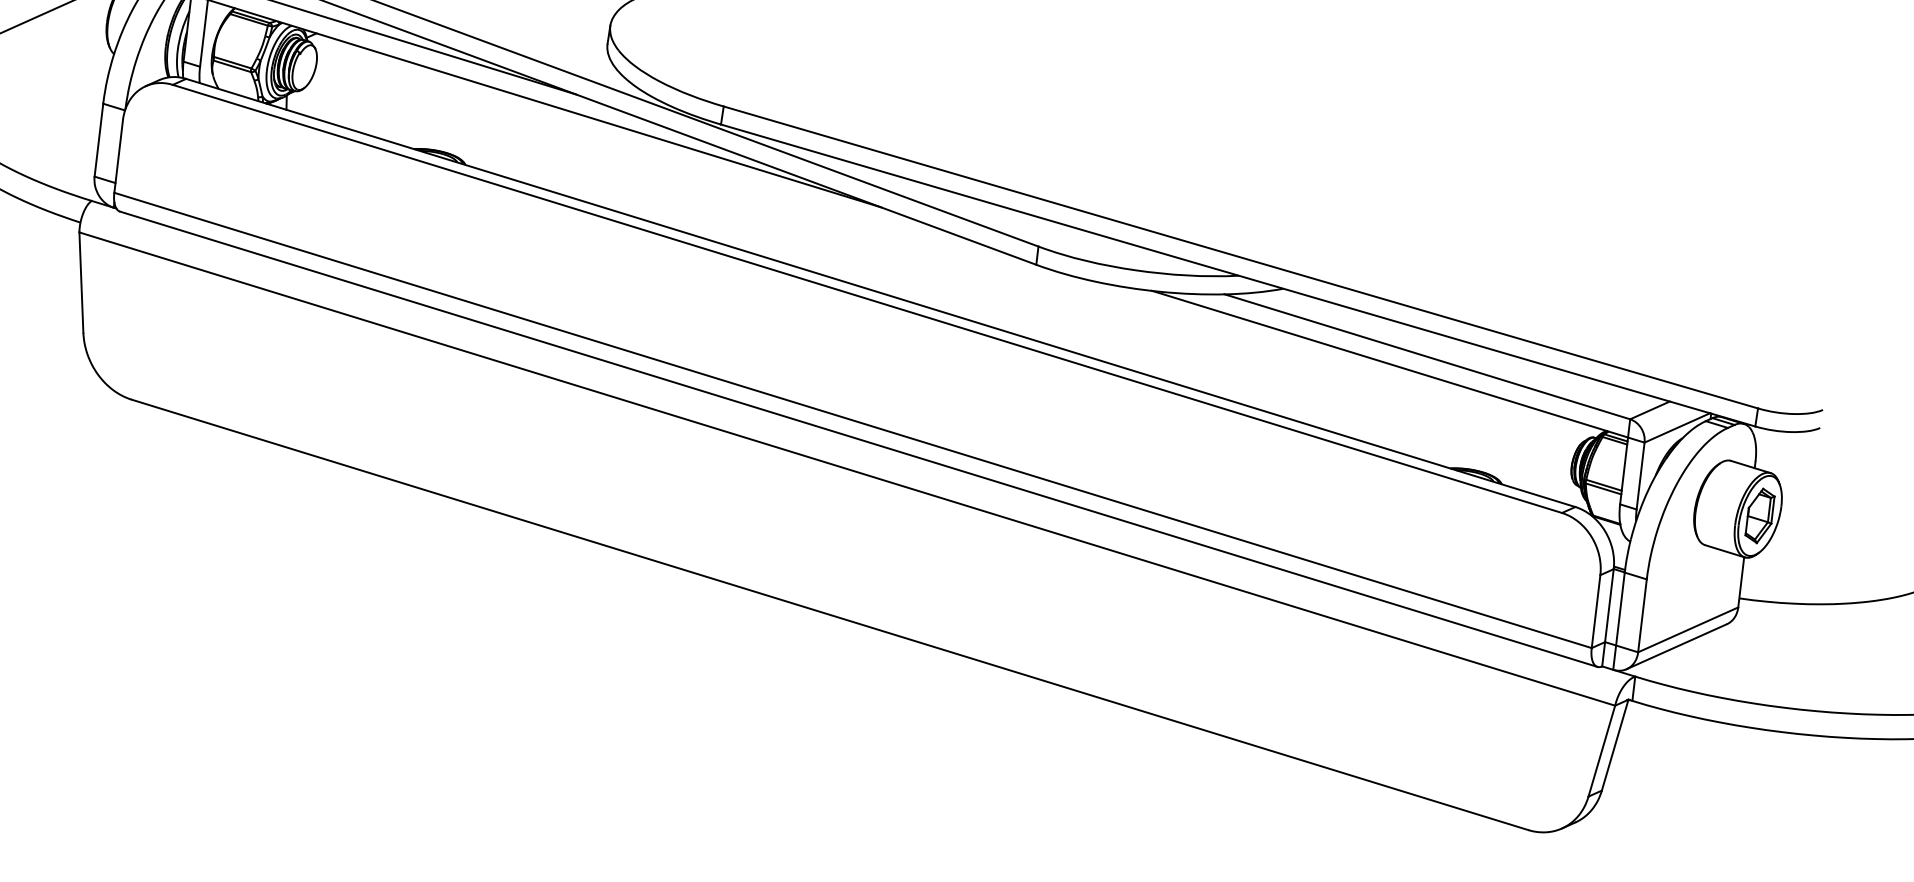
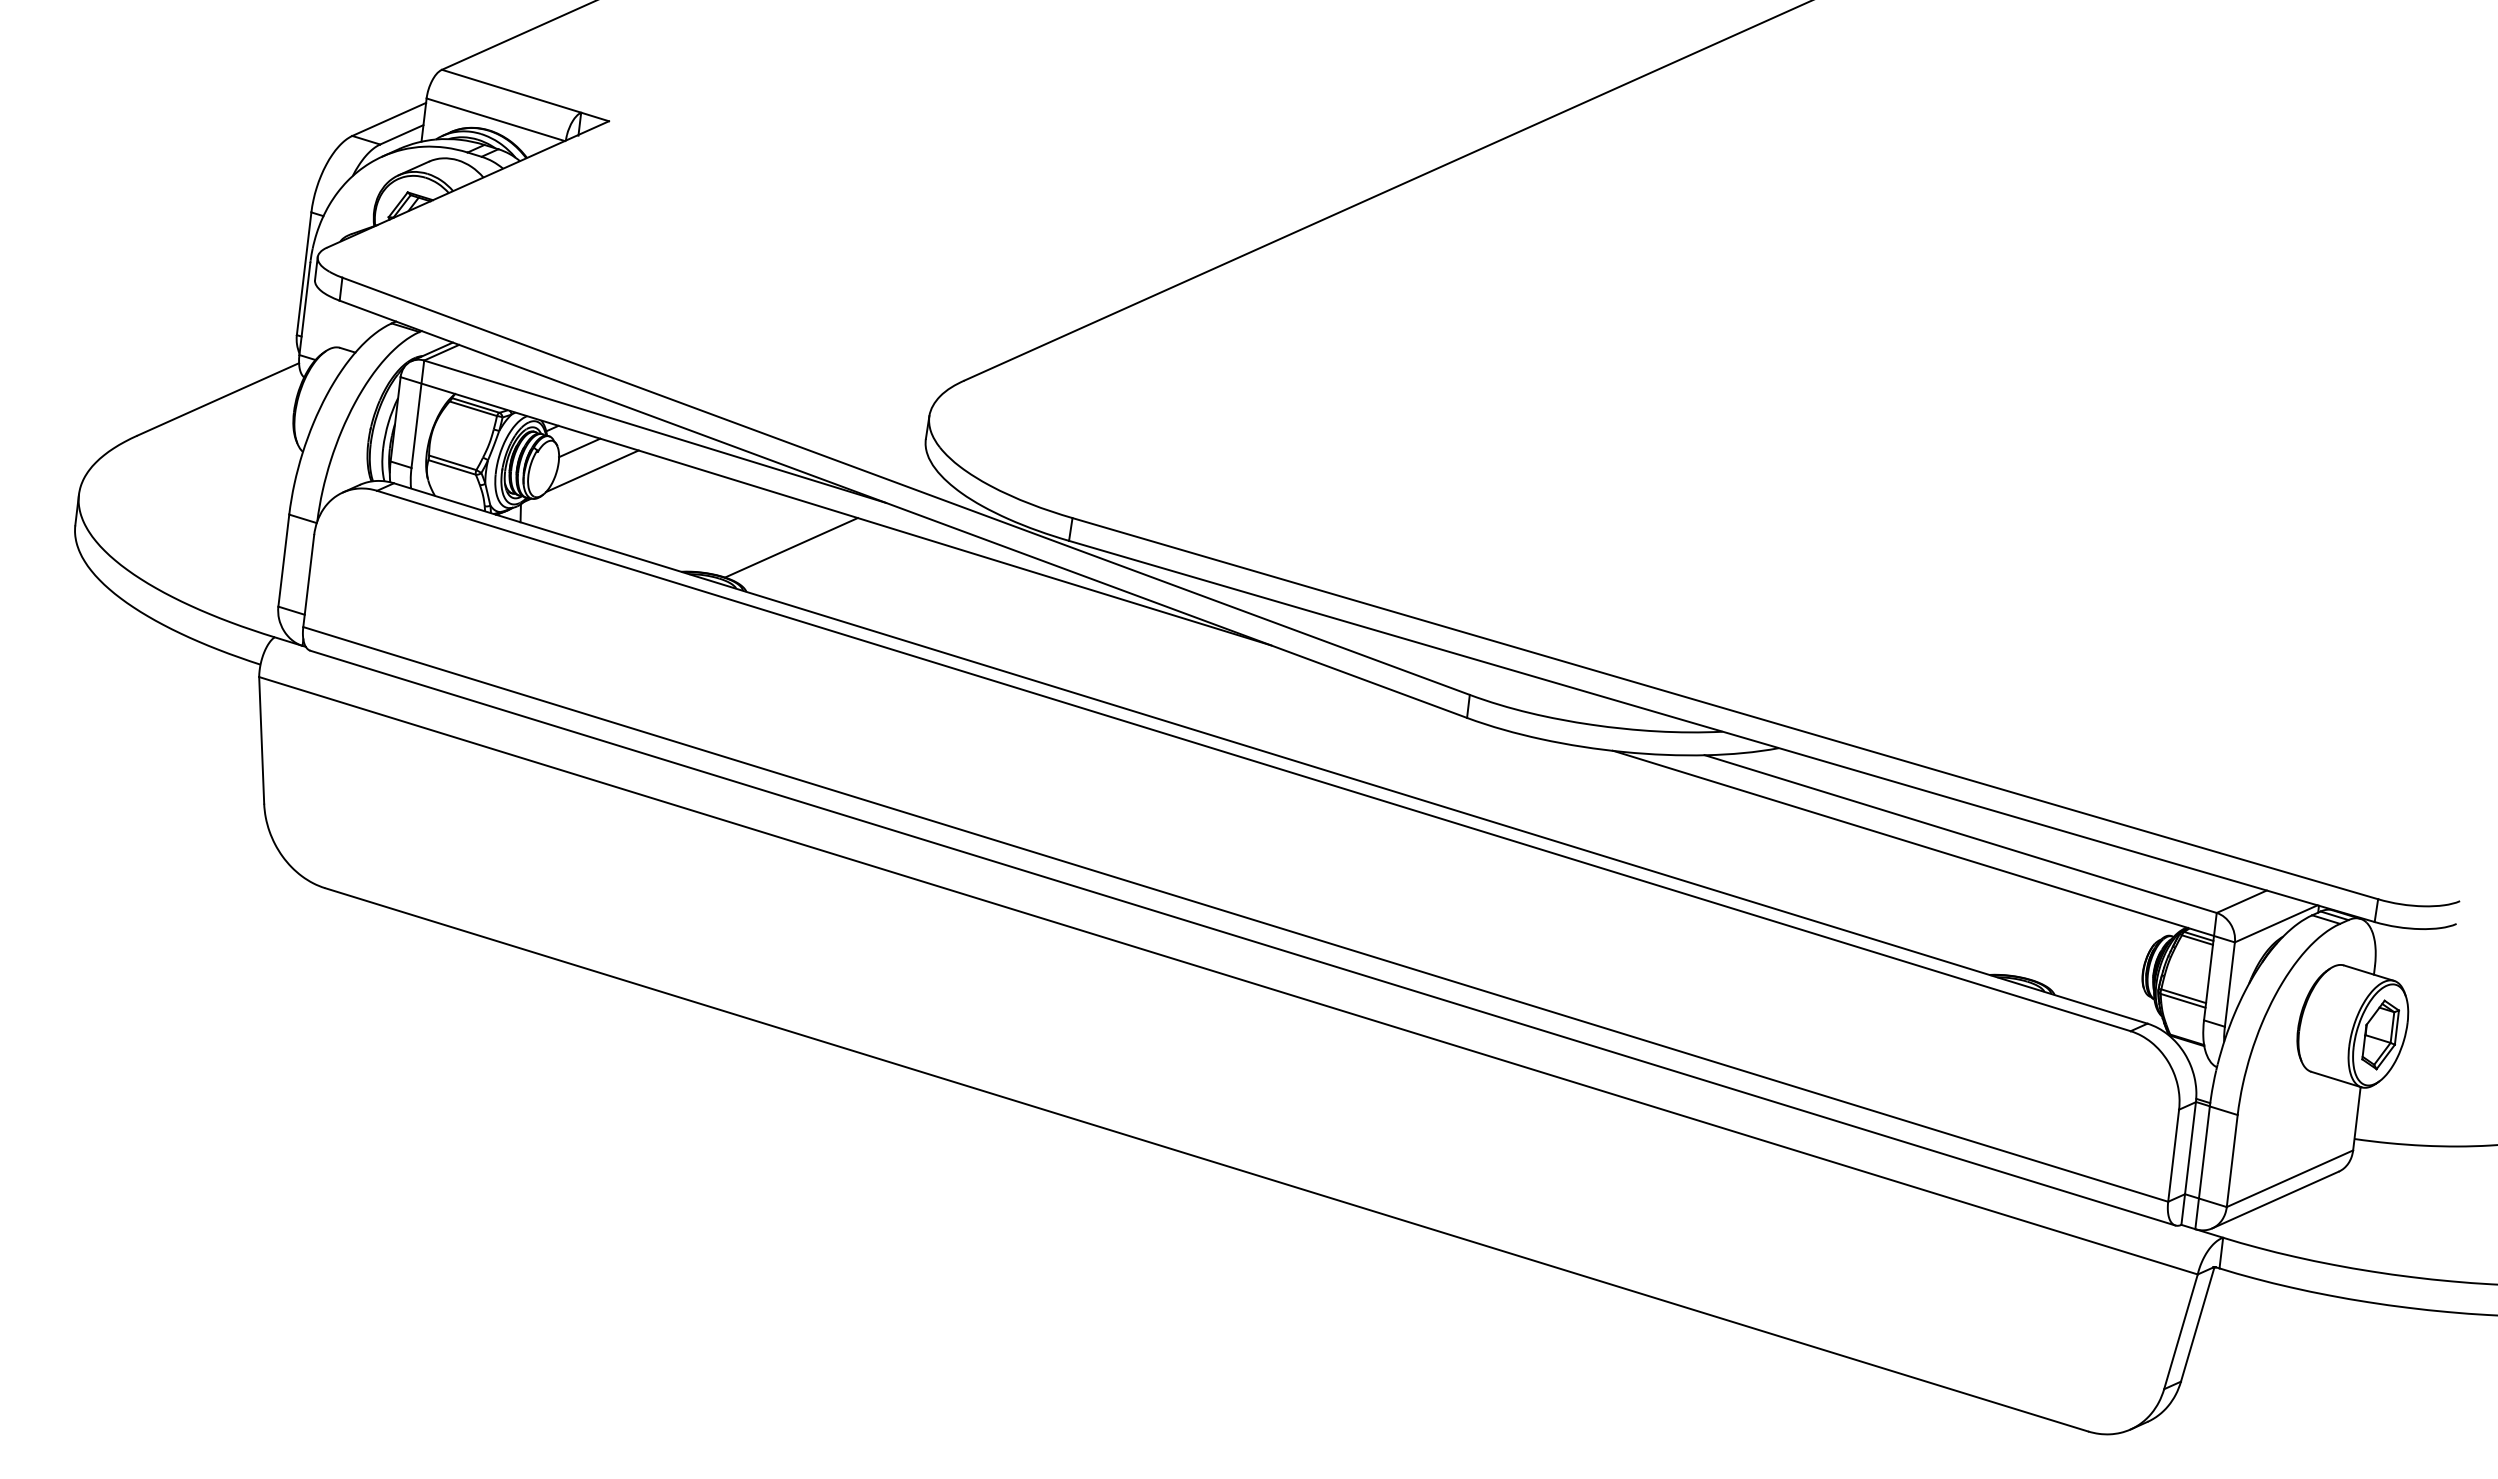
line: (333, 50) -> (579, 447), added
line: (343, 69) -> (592, 471), added
line: (501, 129) -> (791, 547), added

